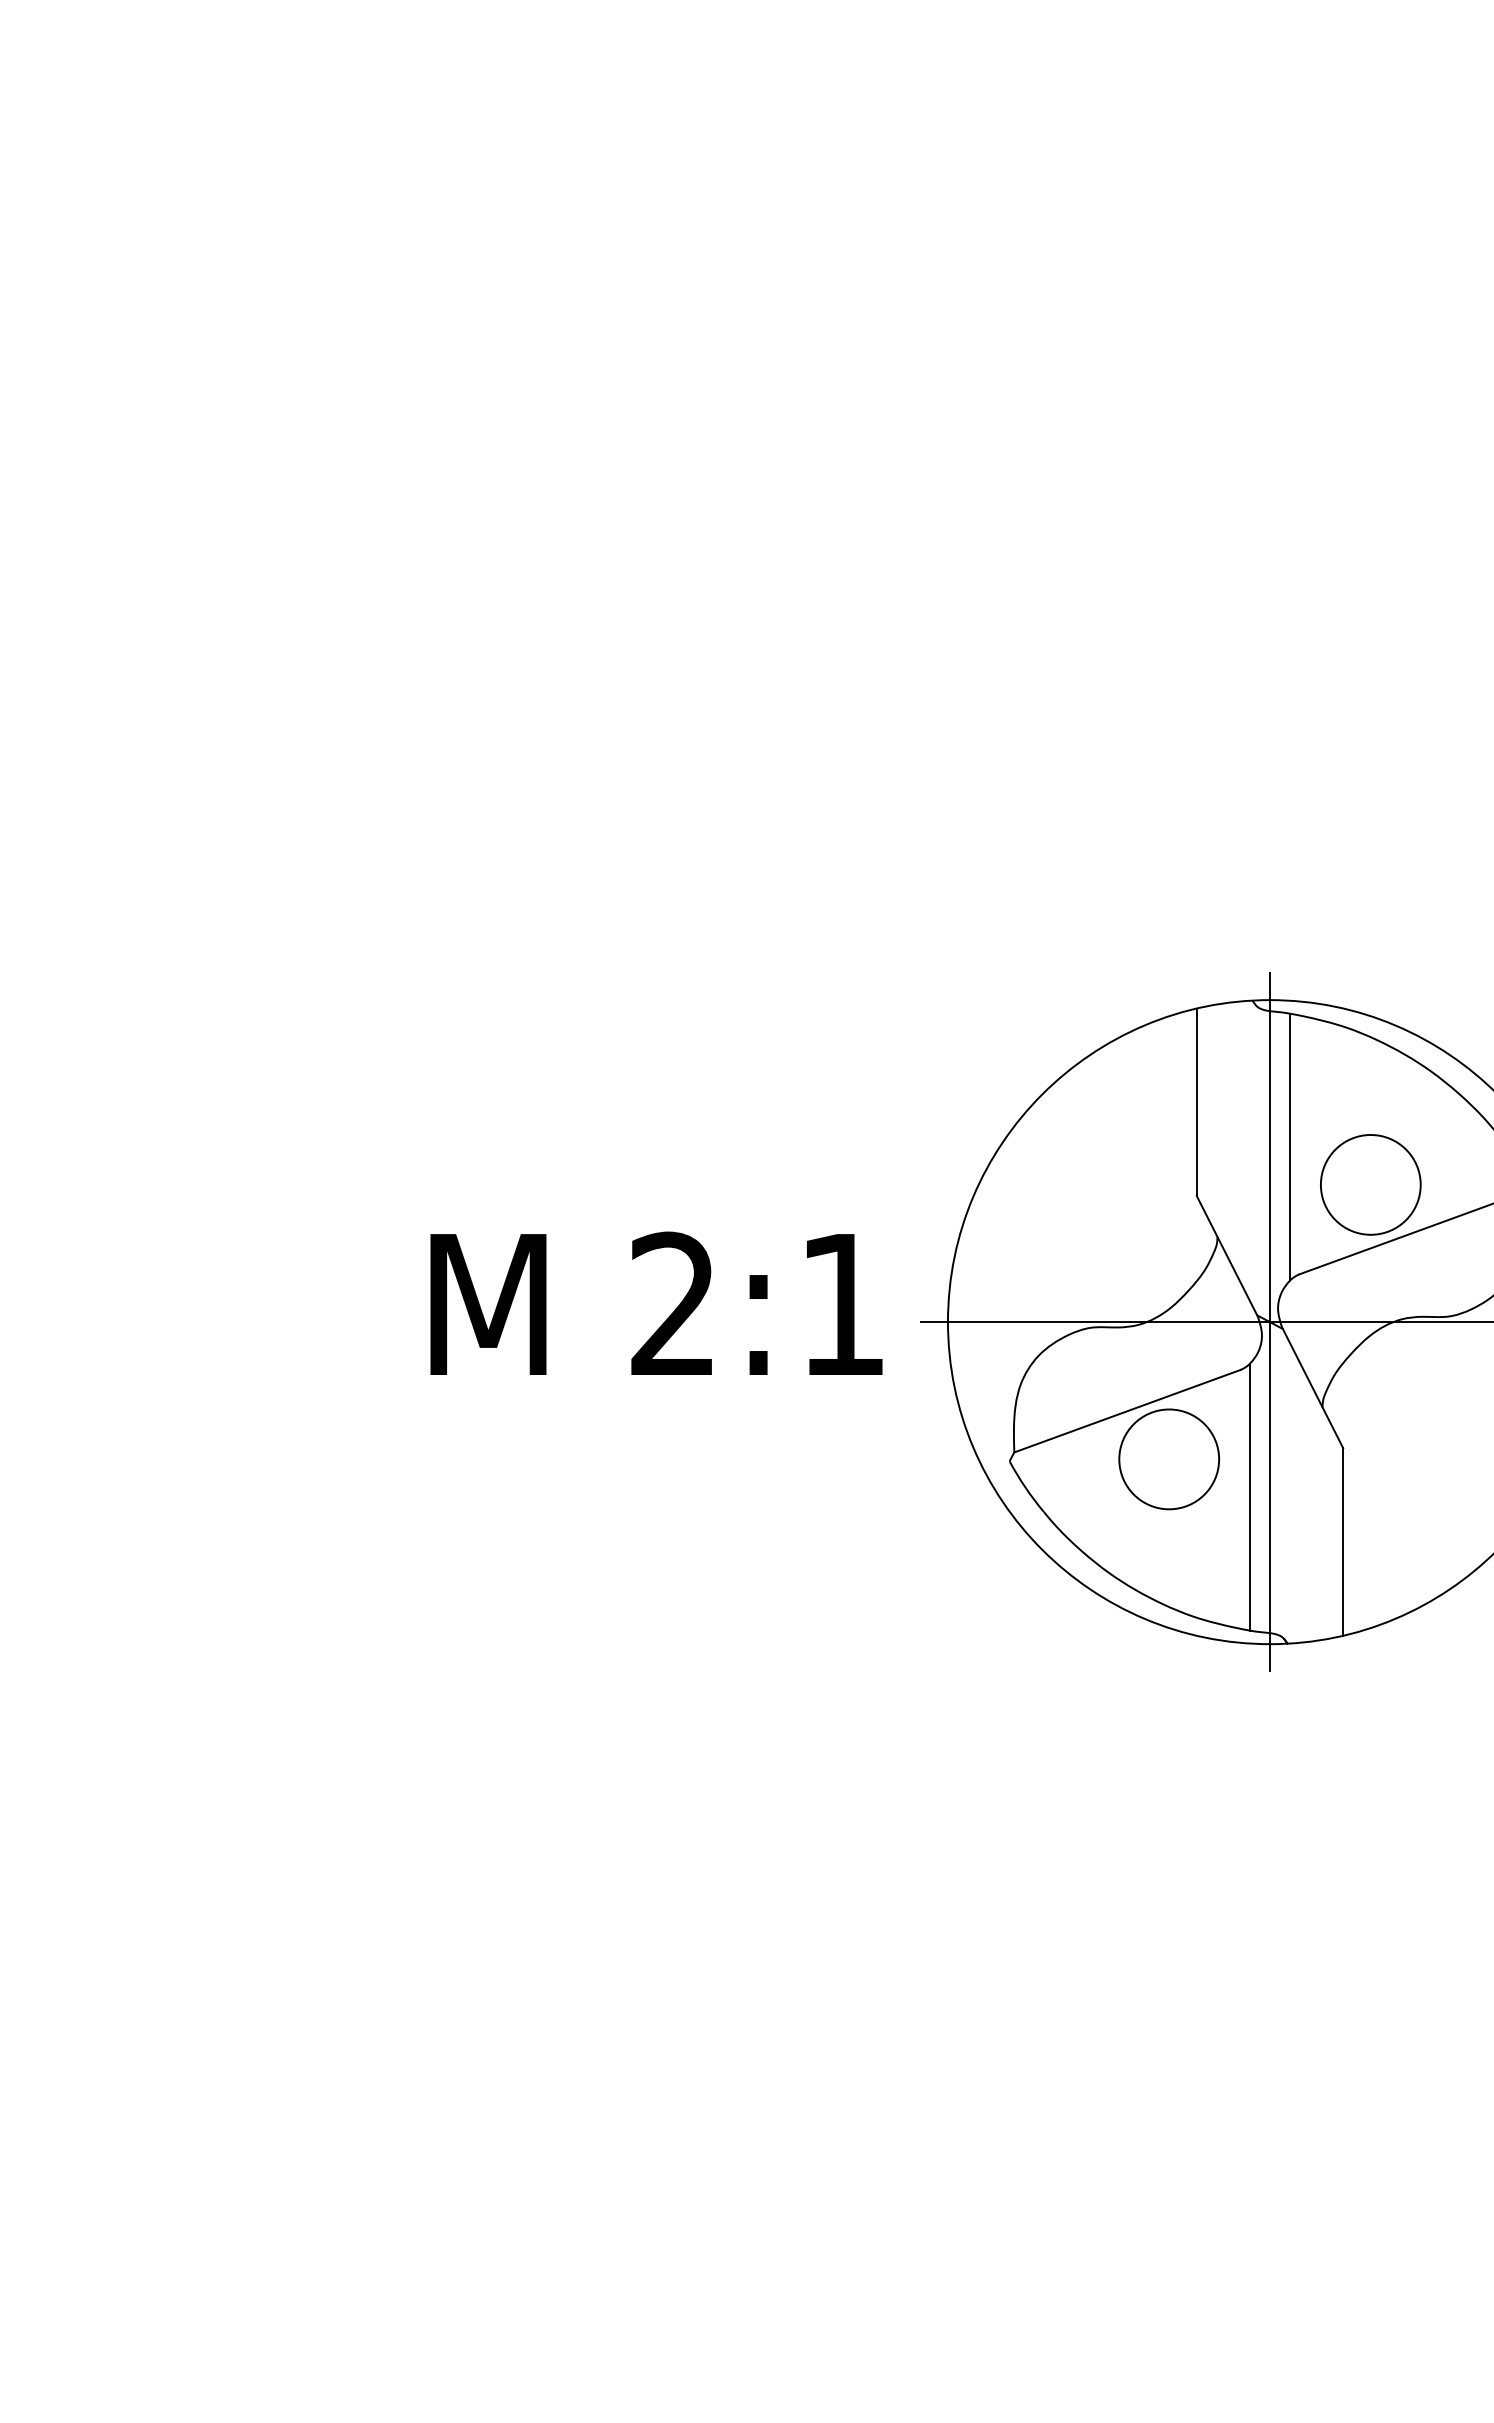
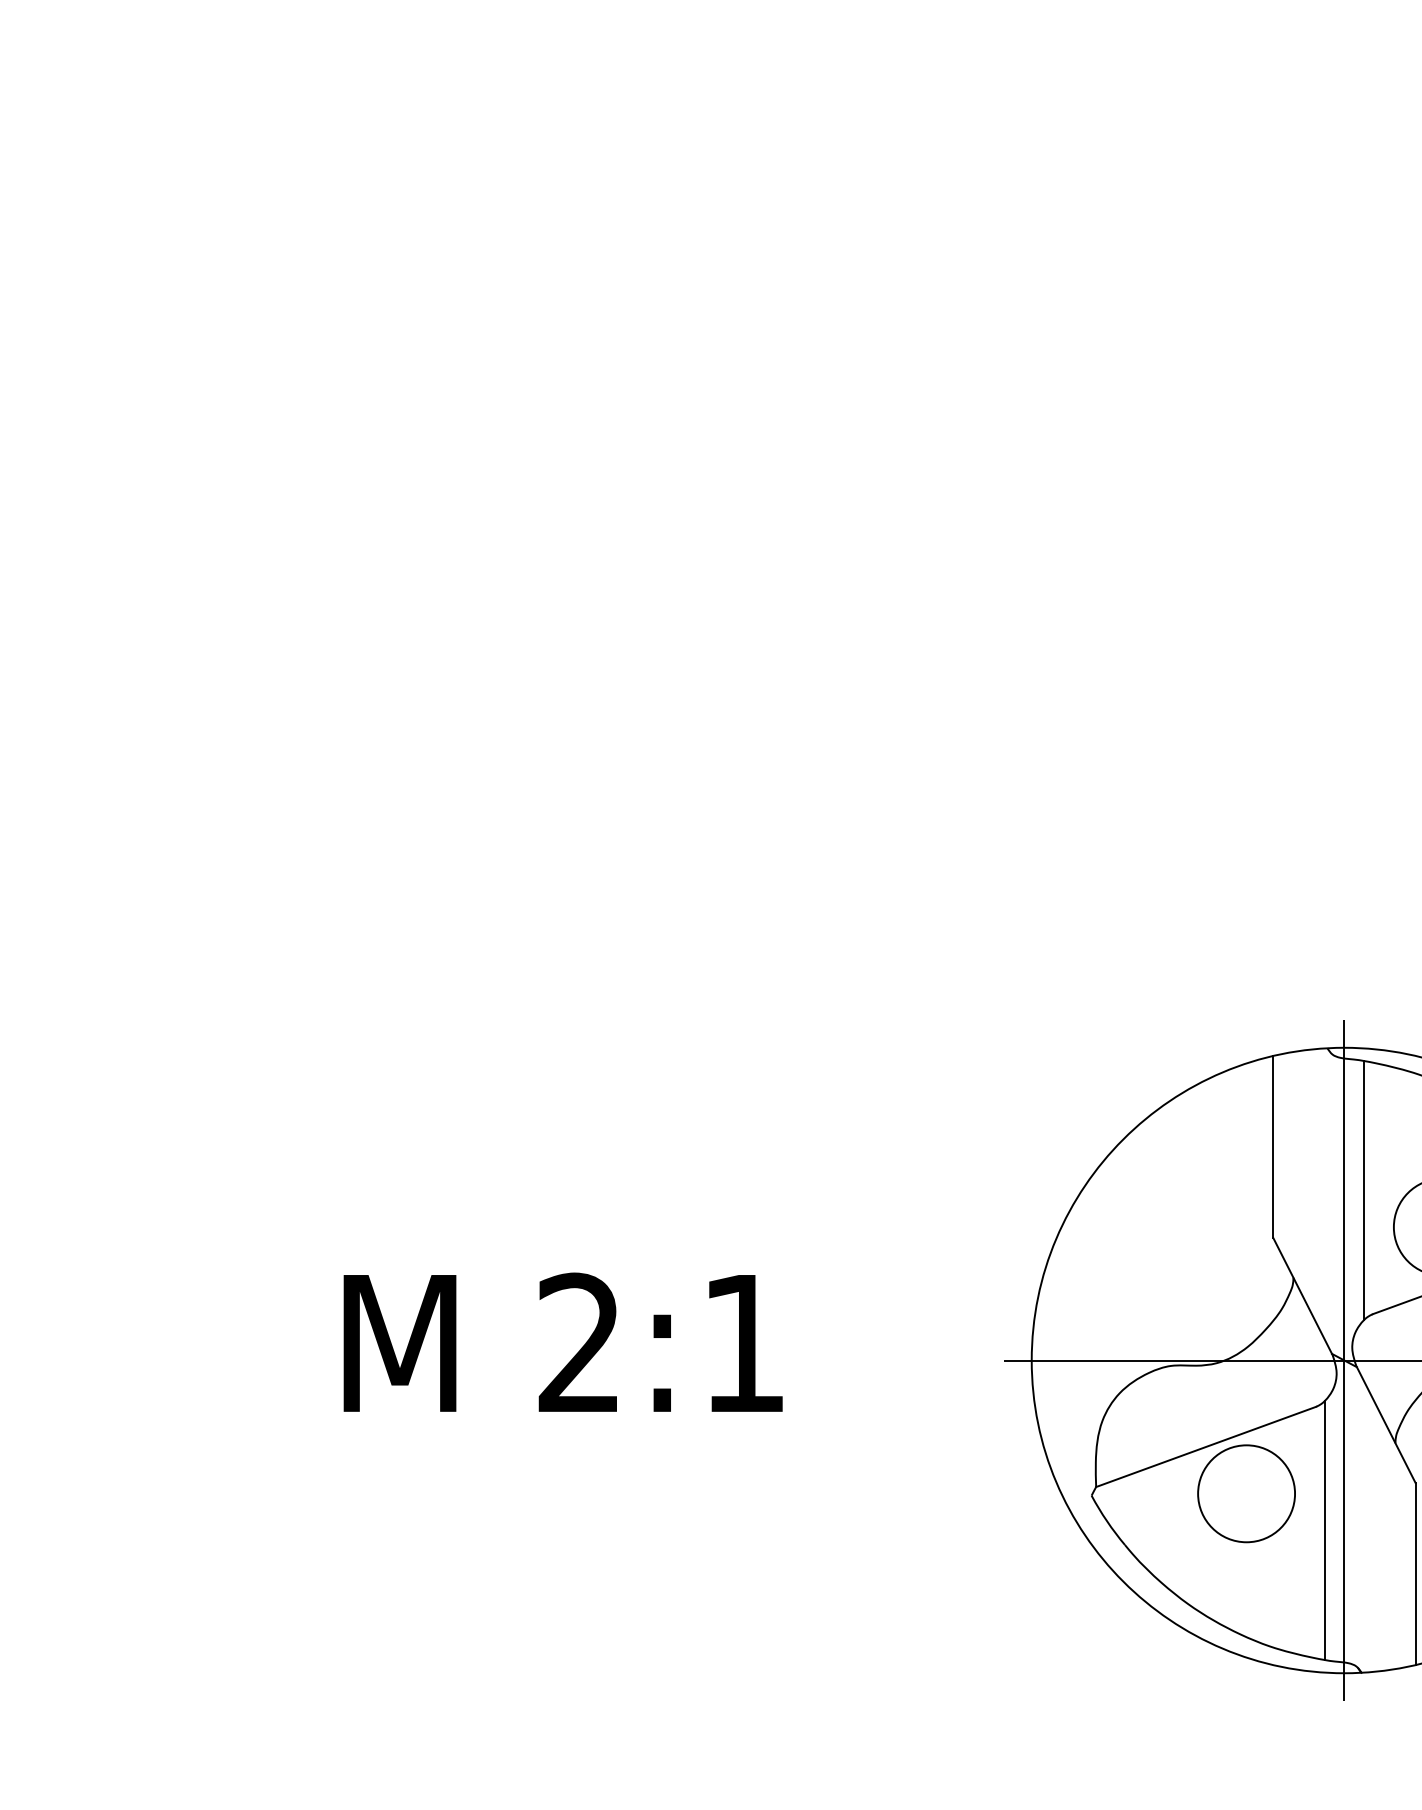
text: (656, 1302) -> (563, 1341), moved

